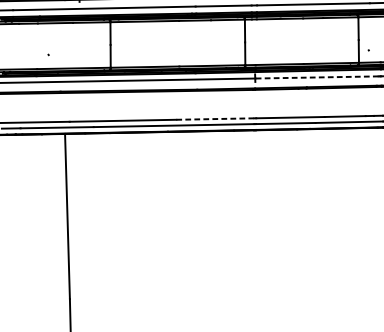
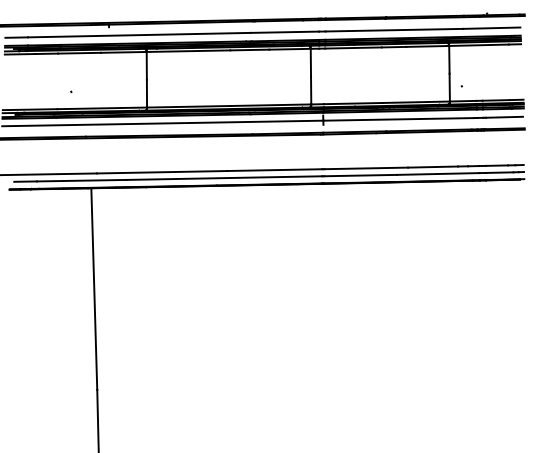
line: (316, 77) -> (398, 119), dashed -> solid
line: (215, 119) -> (274, 170), dashed -> solid

